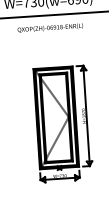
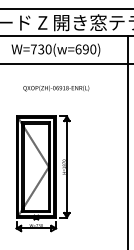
text: (50, 28) -> (56, 88), moved
part: (62, 123) -> (42, 173), moved

